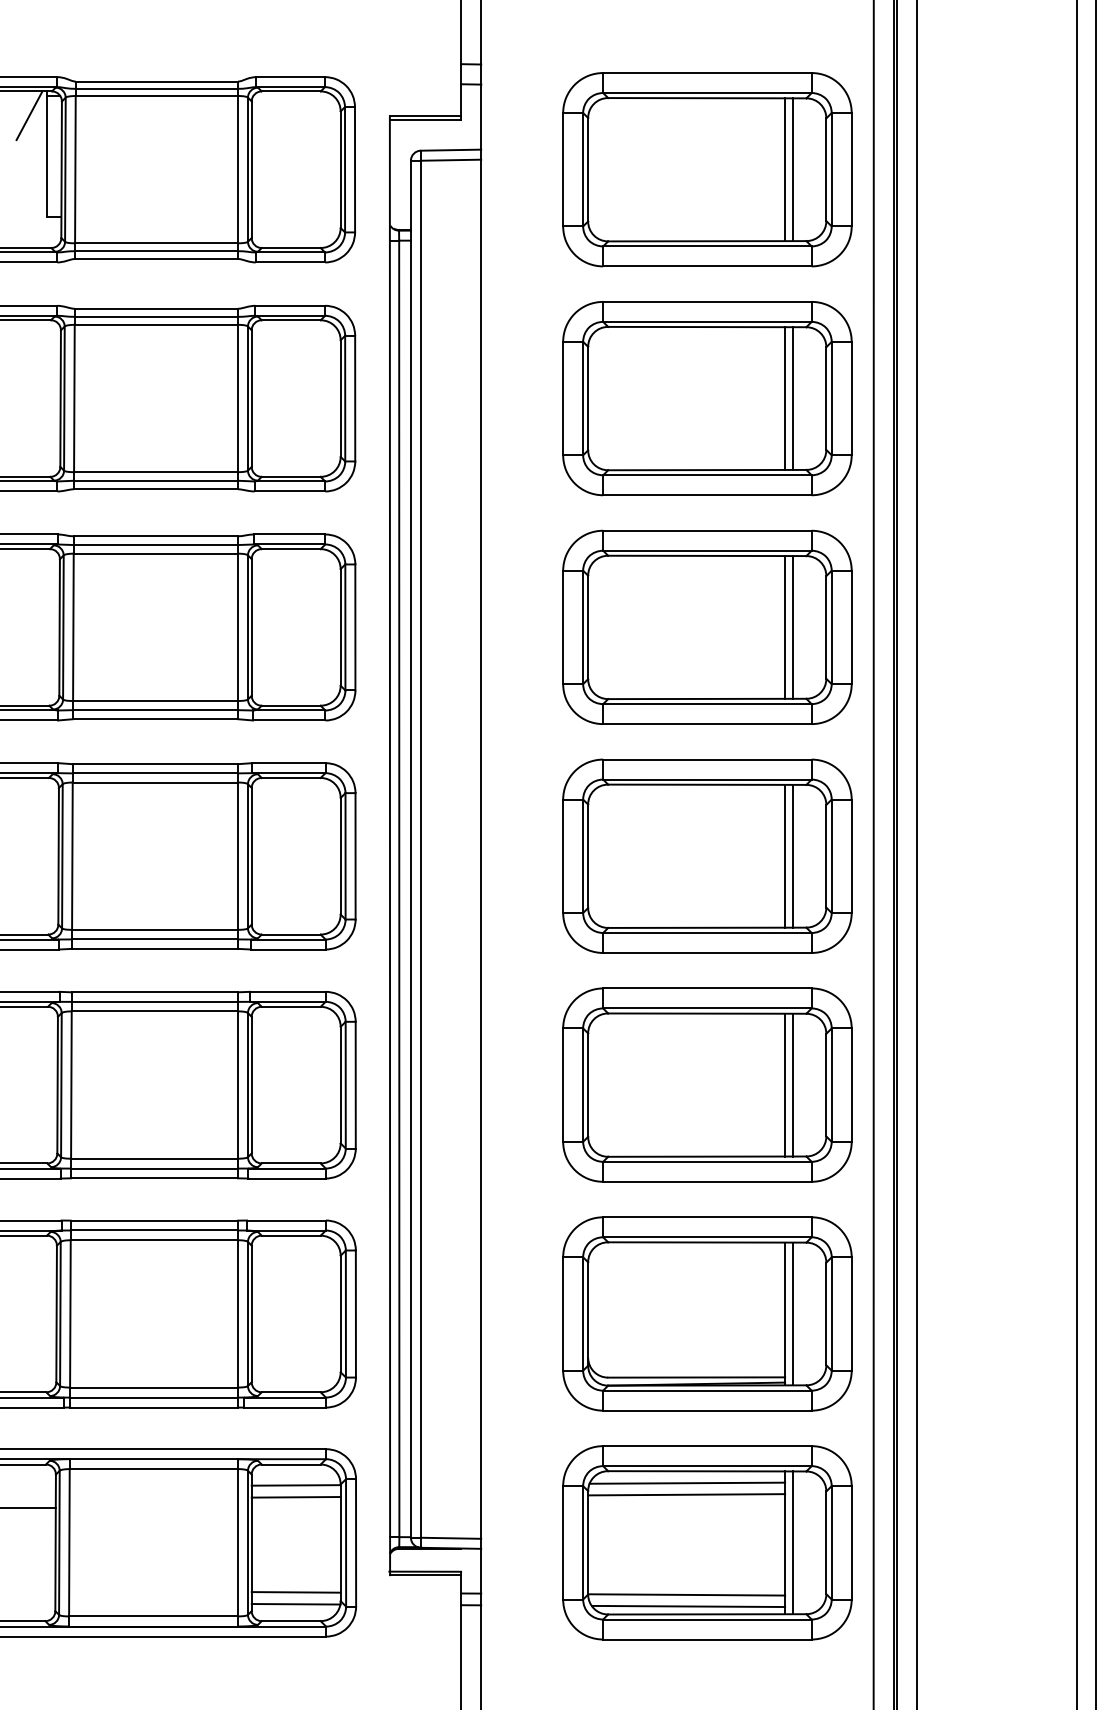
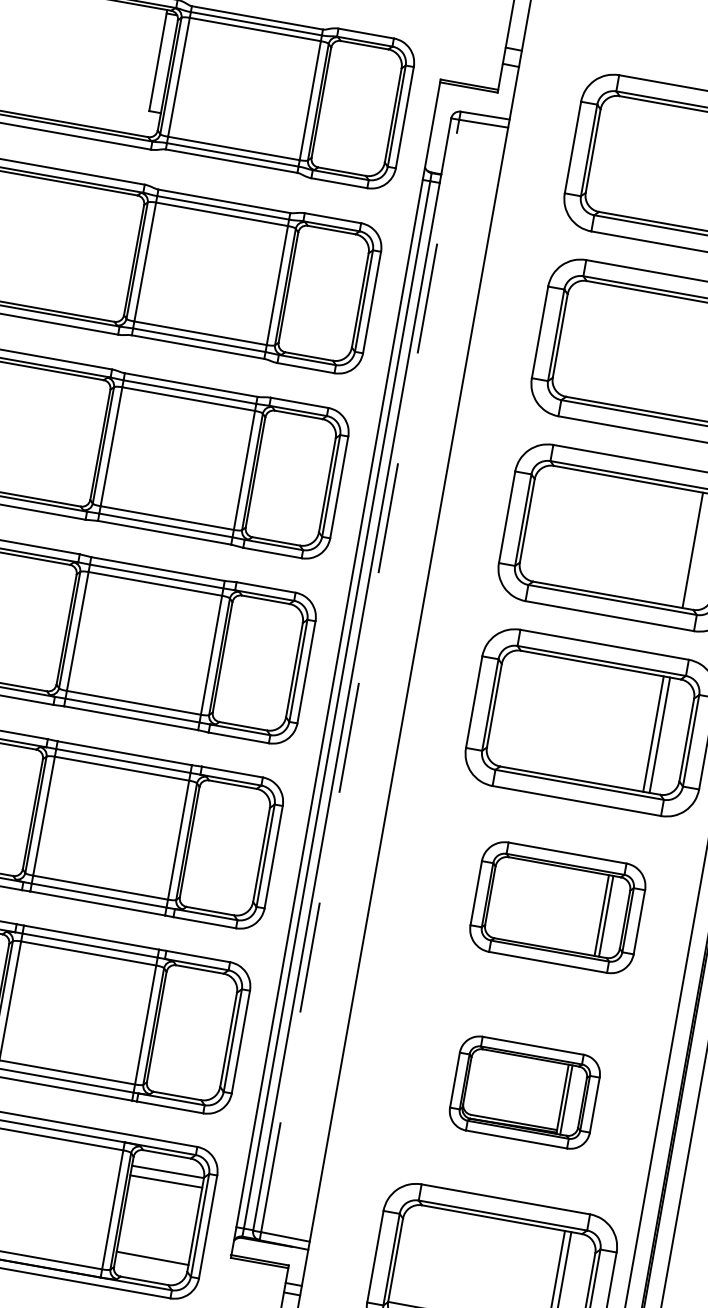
line: (29, 115) -> (149, 26), removed
line: (785, 627) -> (686, 549), removed
line: (420, 849) -> (359, 676), solid -> dashed
part: (707, 1084) -> (557, 907), size x0.7
part: (707, 1313) -> (524, 1092), size x0.6
line: (687, 1482) -> (484, 1225), removed
line: (686, 1494) -> (481, 1235), removed
line: (295, 1604) -> (150, 1268), removed

